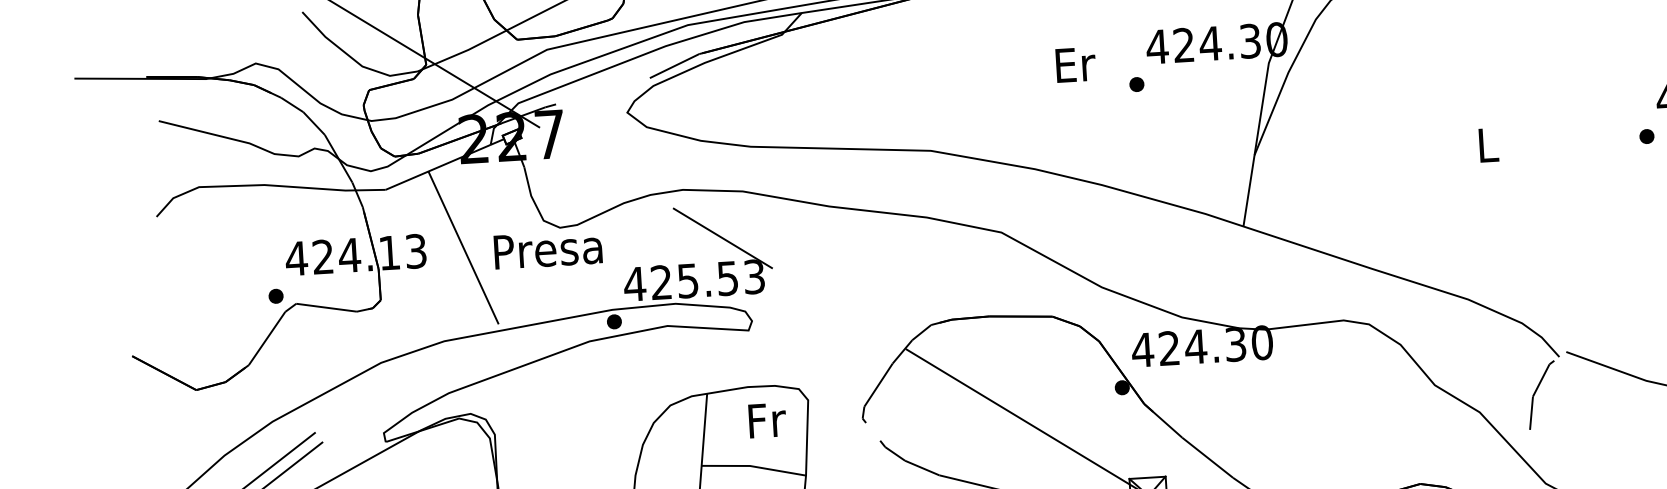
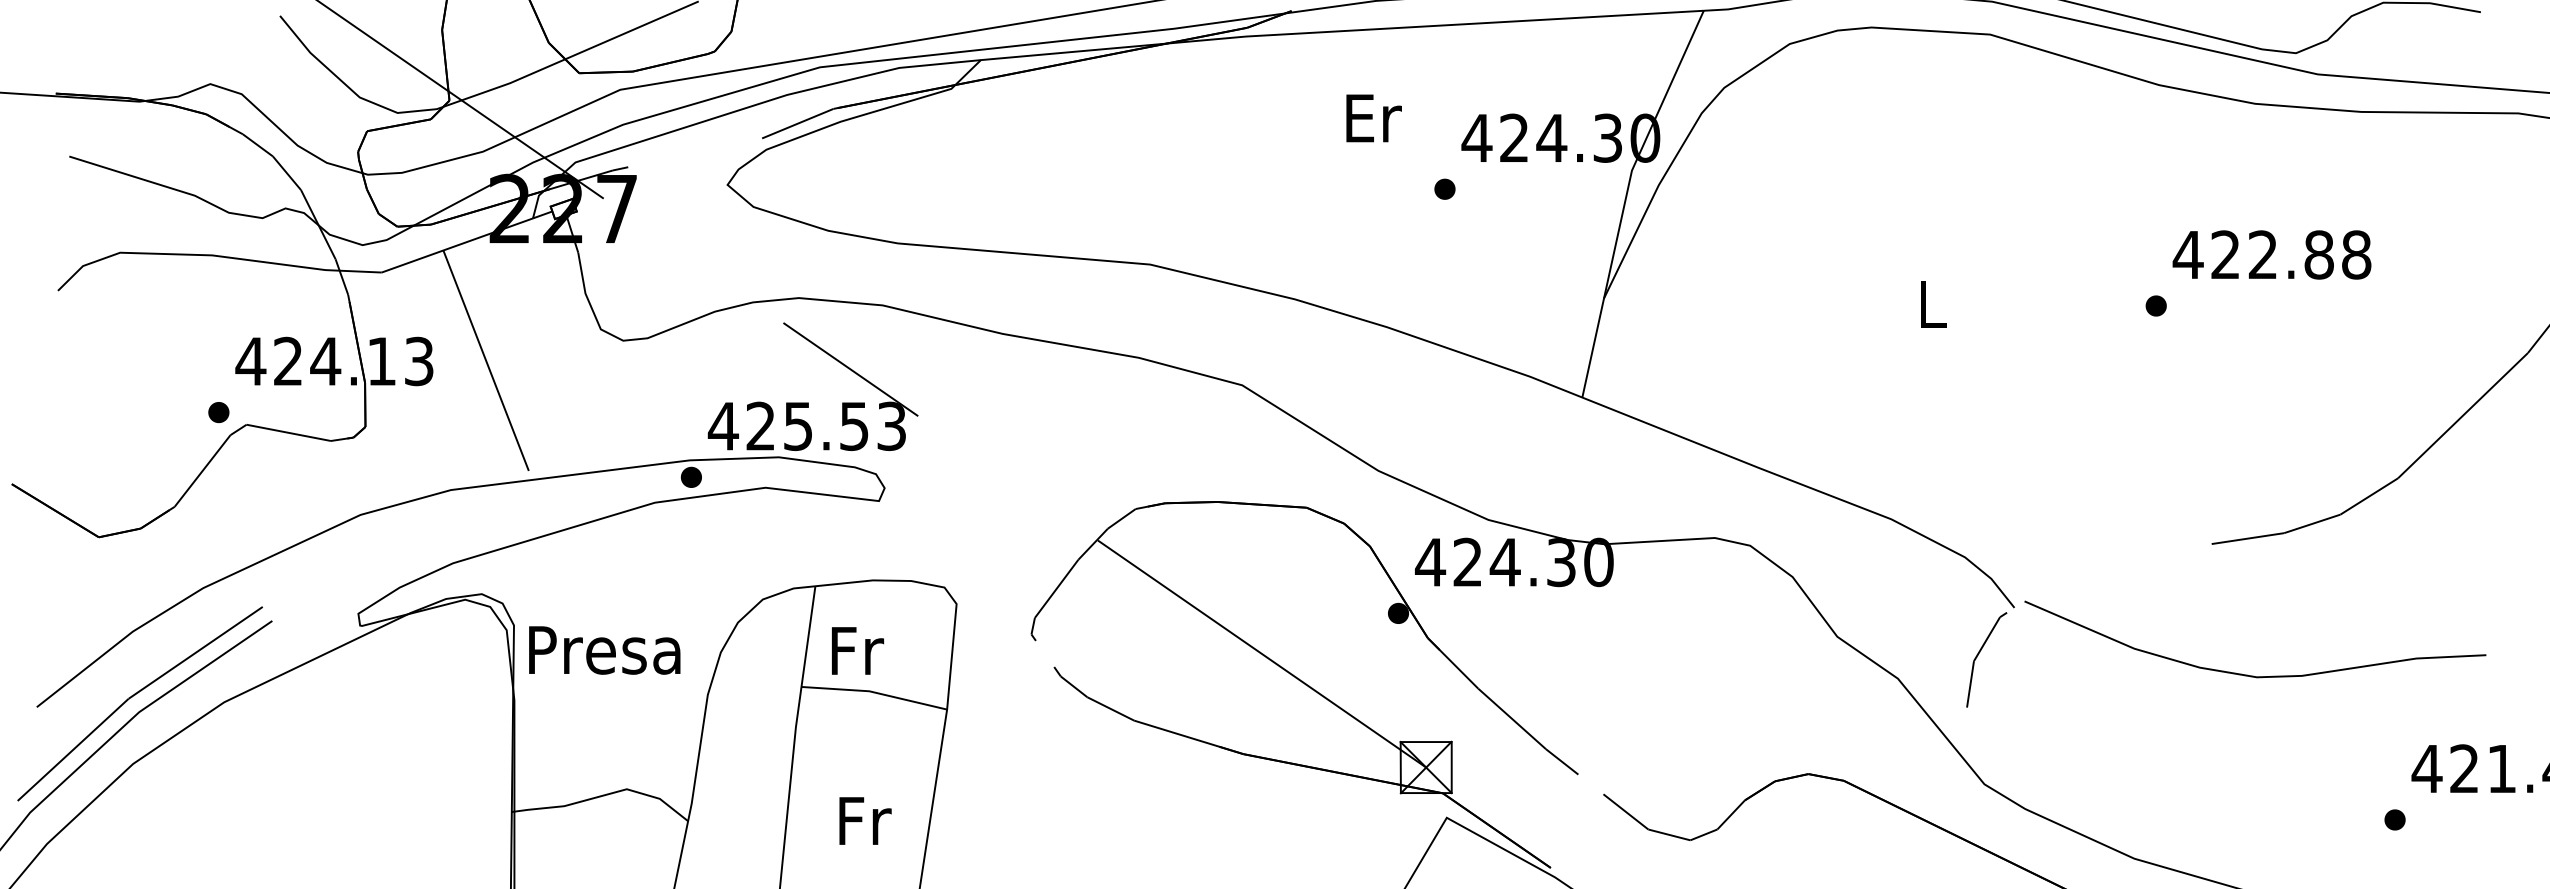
text: (1075, 64) -> (1373, 118), moved
text: (548, 249) -> (604, 650), moved
text: (767, 420) -> (858, 650), moved

